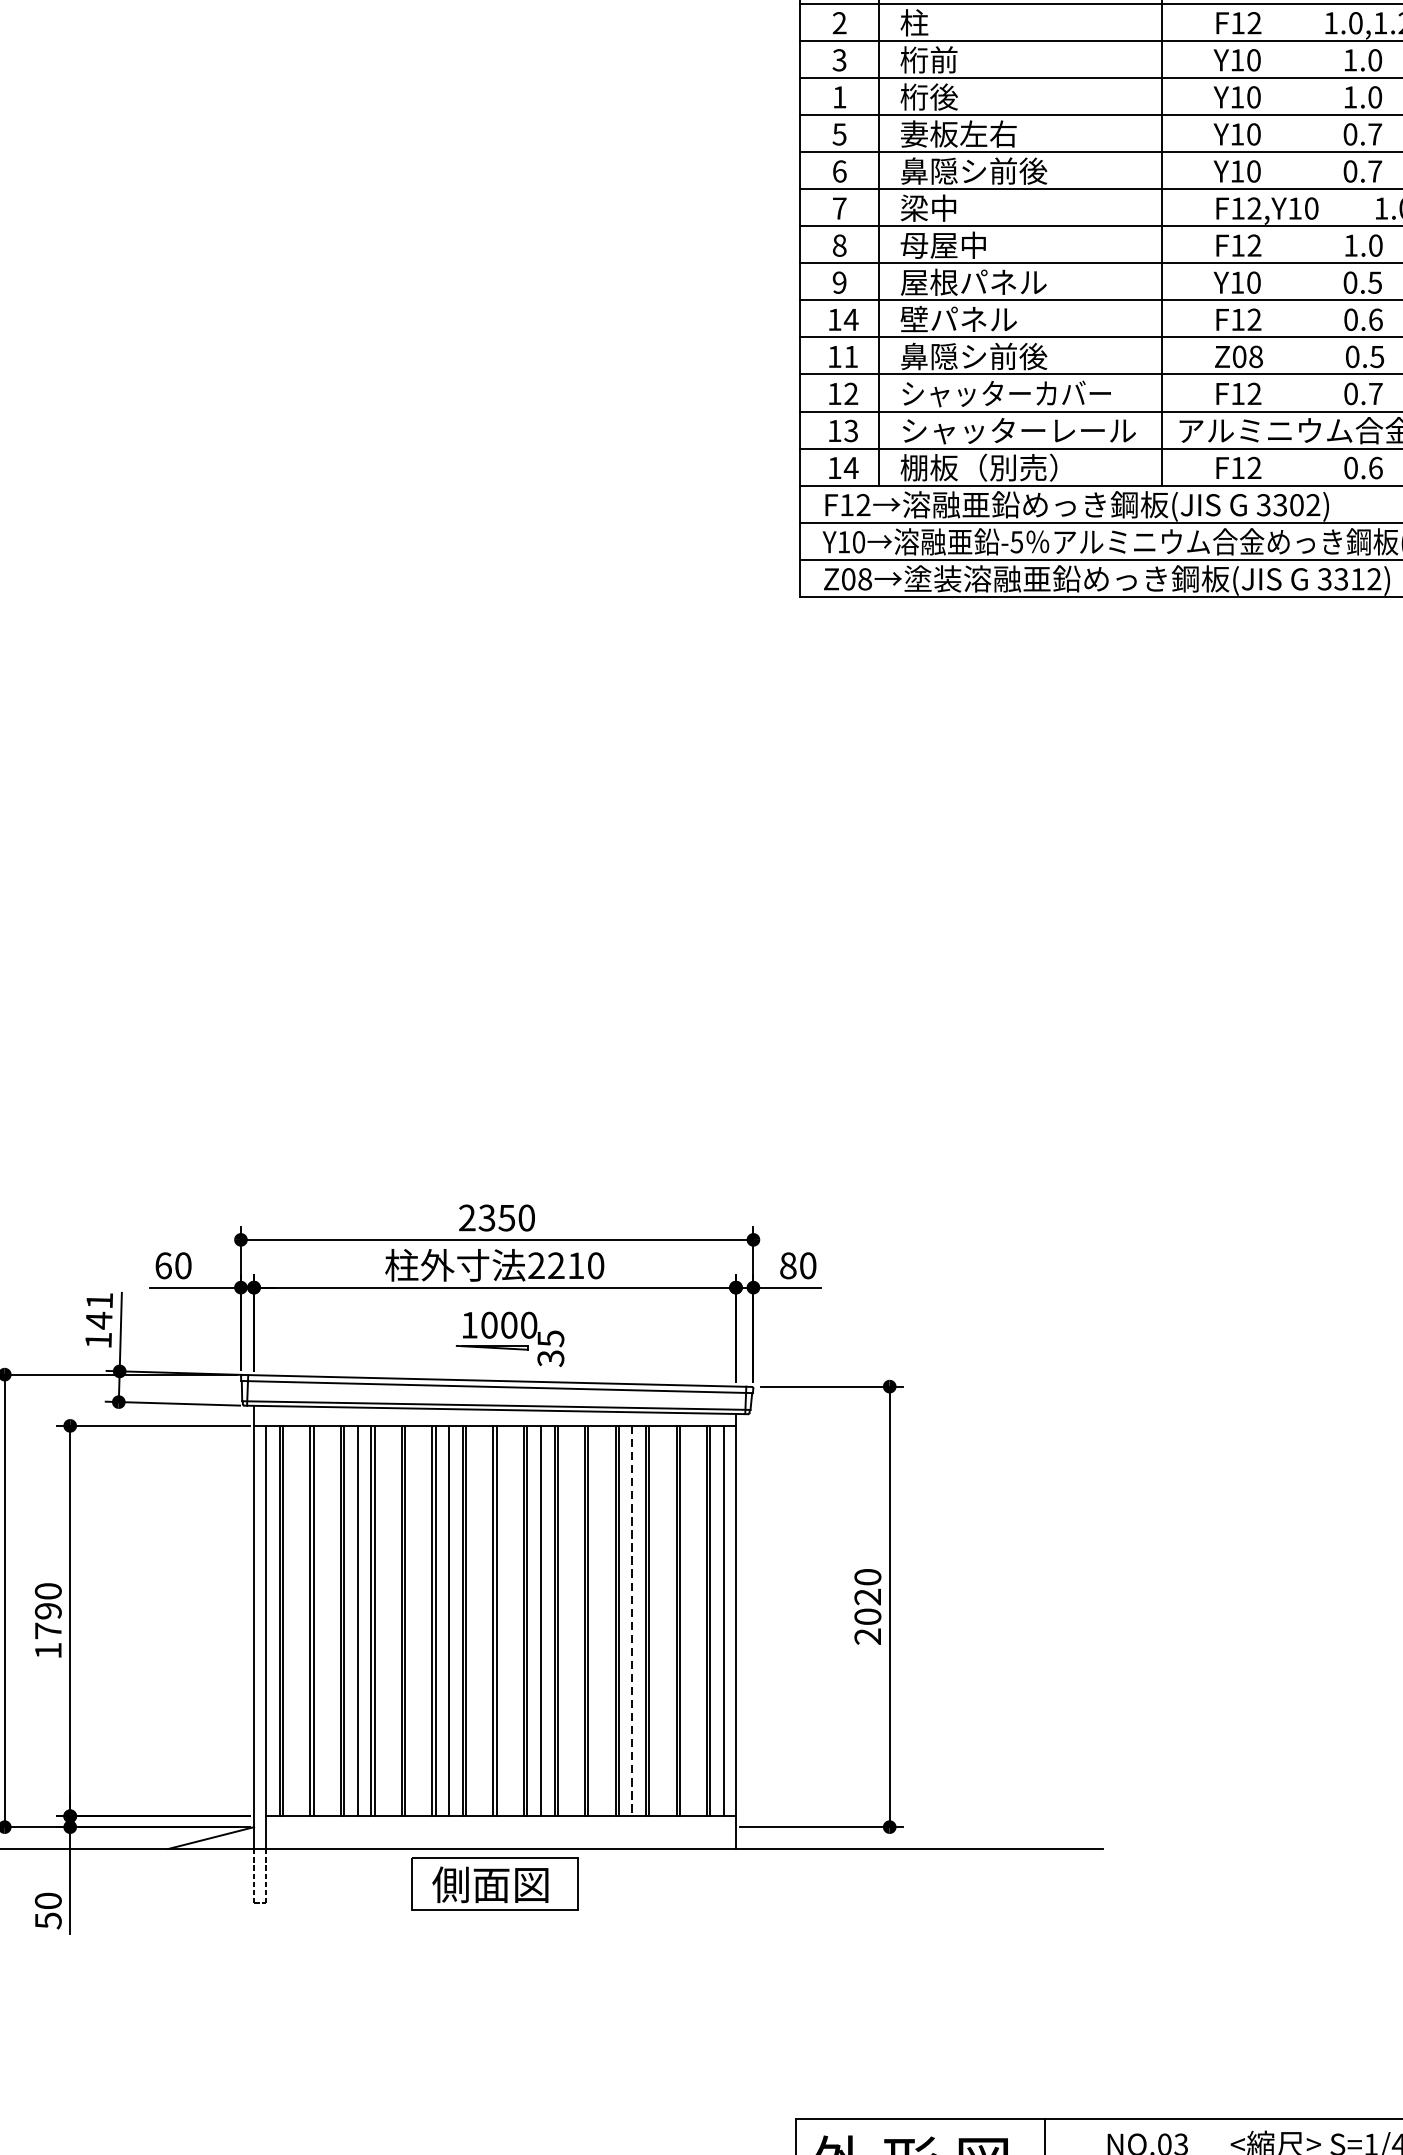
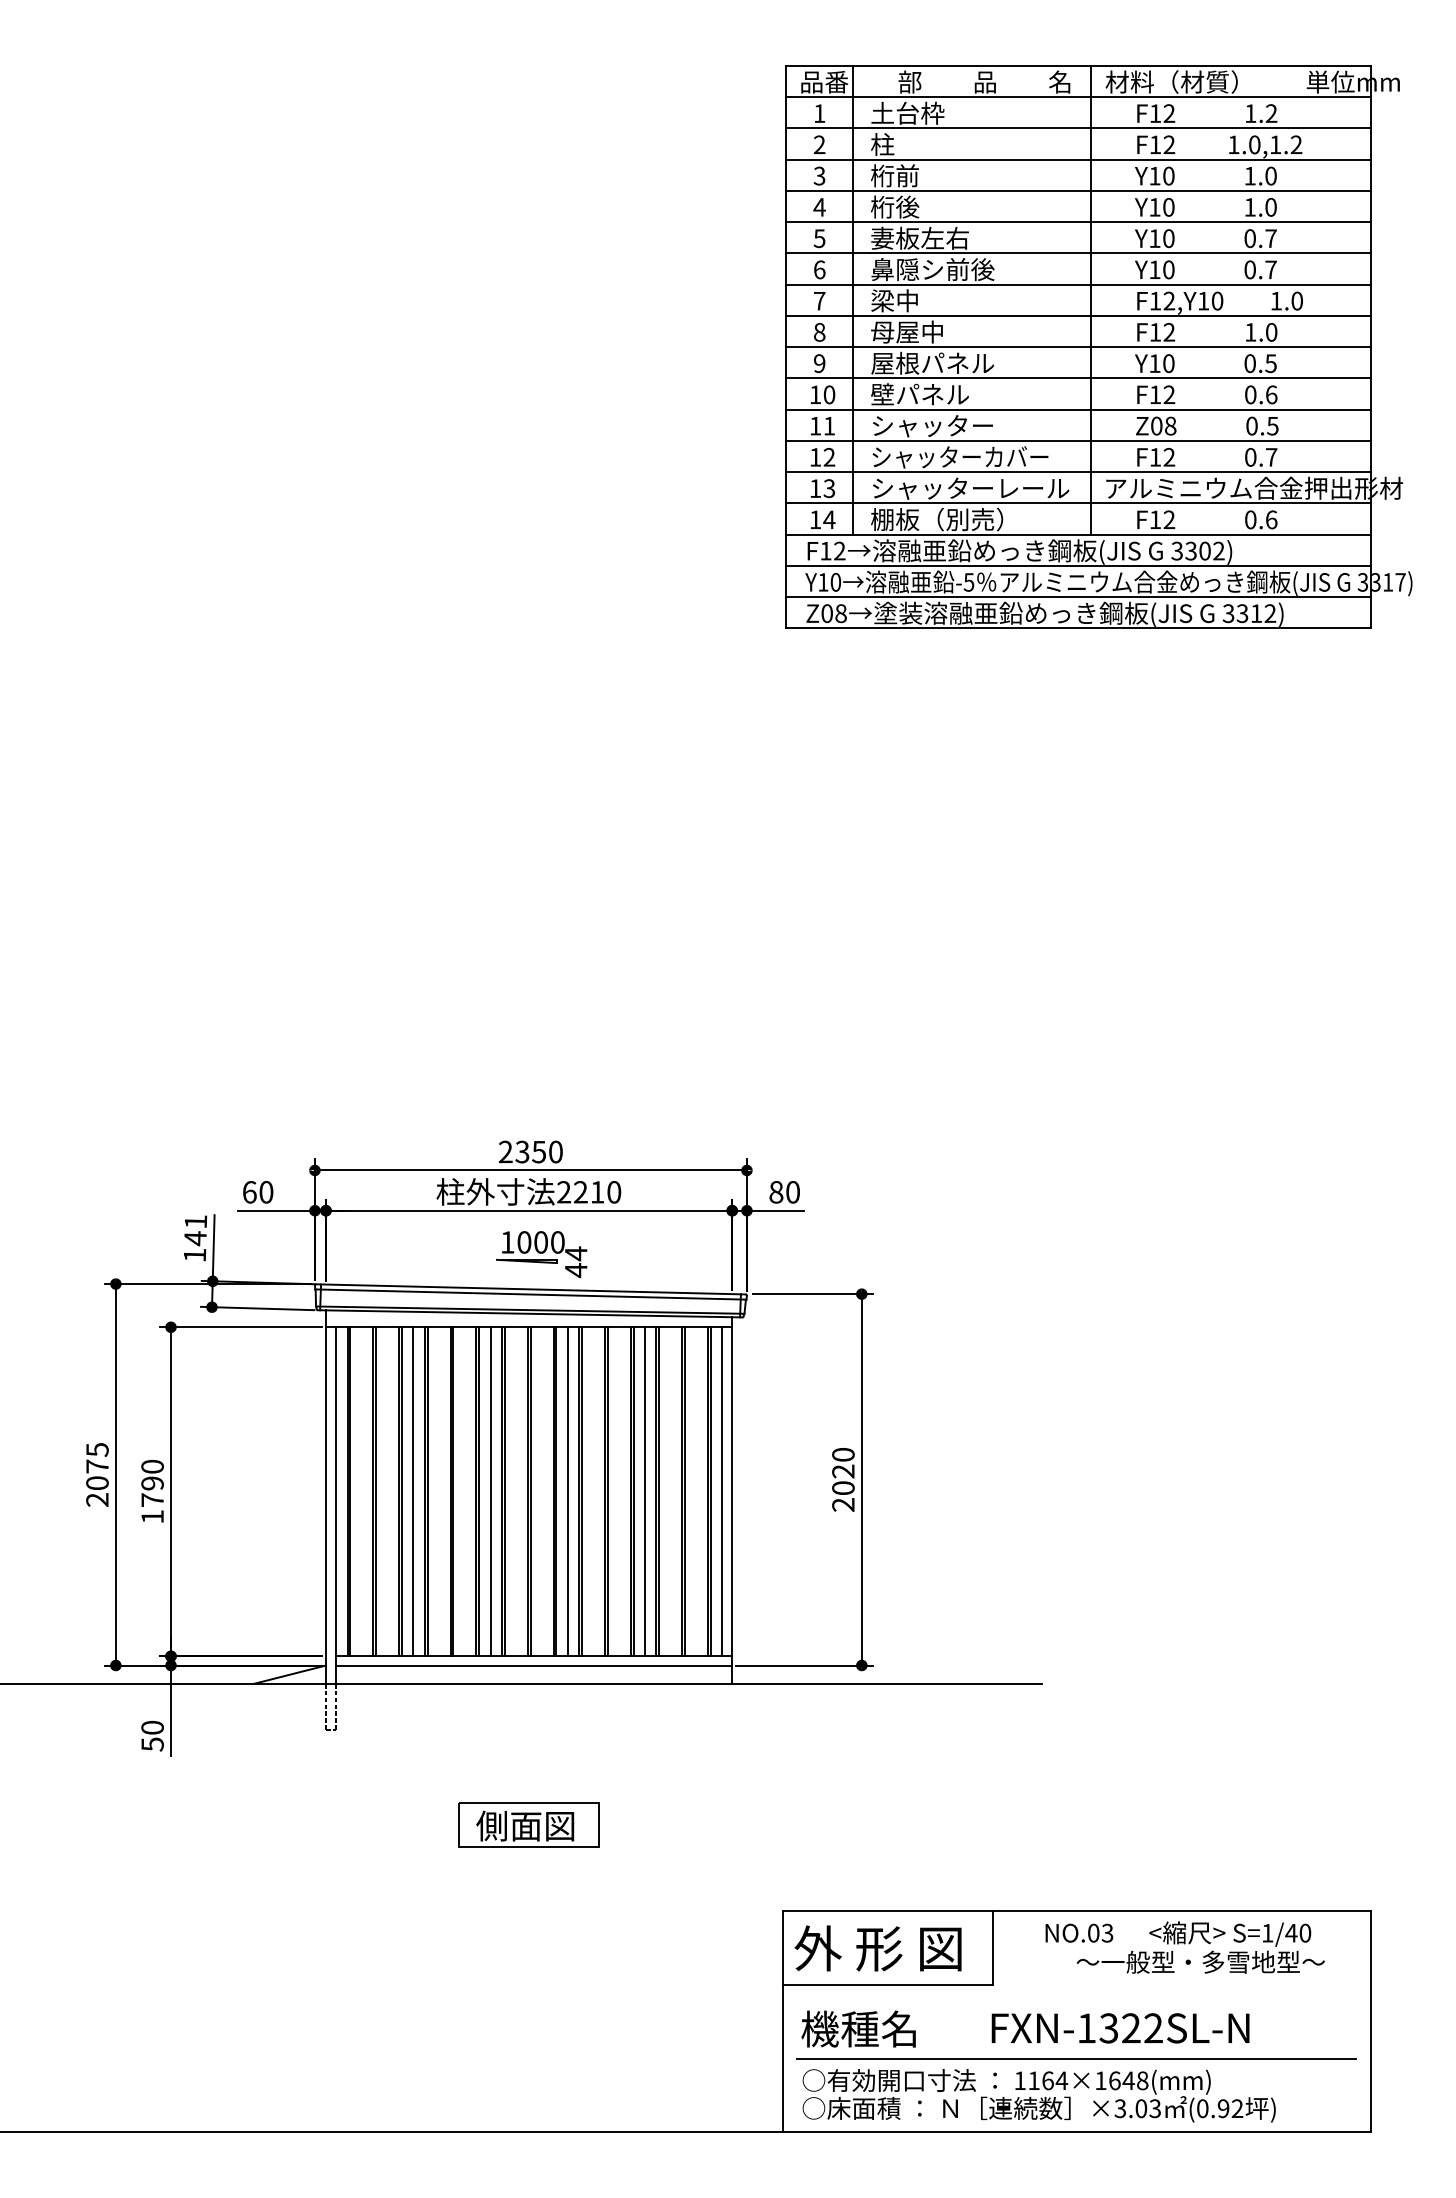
text: (839, 97) -> (819, 207), 1 -> 4
text: (851, 319) -> (829, 394), 14 -> 10
text: (973, 356) -> (932, 425), 鼻隠シ前後 -> シャッター
text: (550, 1349) -> (575, 1262), 35 -> 44
line: (631, 1620) -> (644, 1491), dashed -> solid
line: (501, 1827) -> (534, 1665), added
part: (494, 1882) -> (528, 1824), moved

